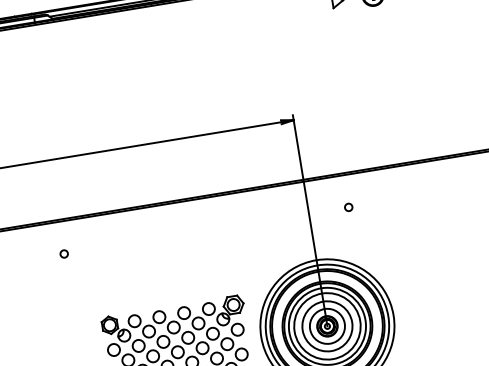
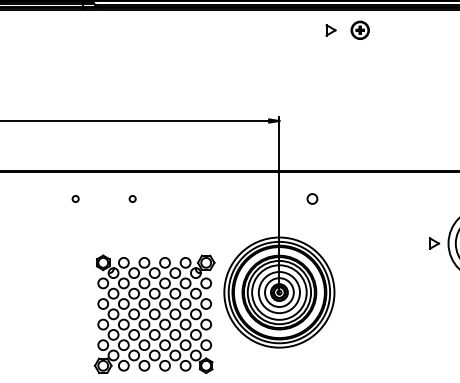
circle: (348, 206) -> (312, 198), size x1.6
circle: (132, 242) -> (132, 198), added

